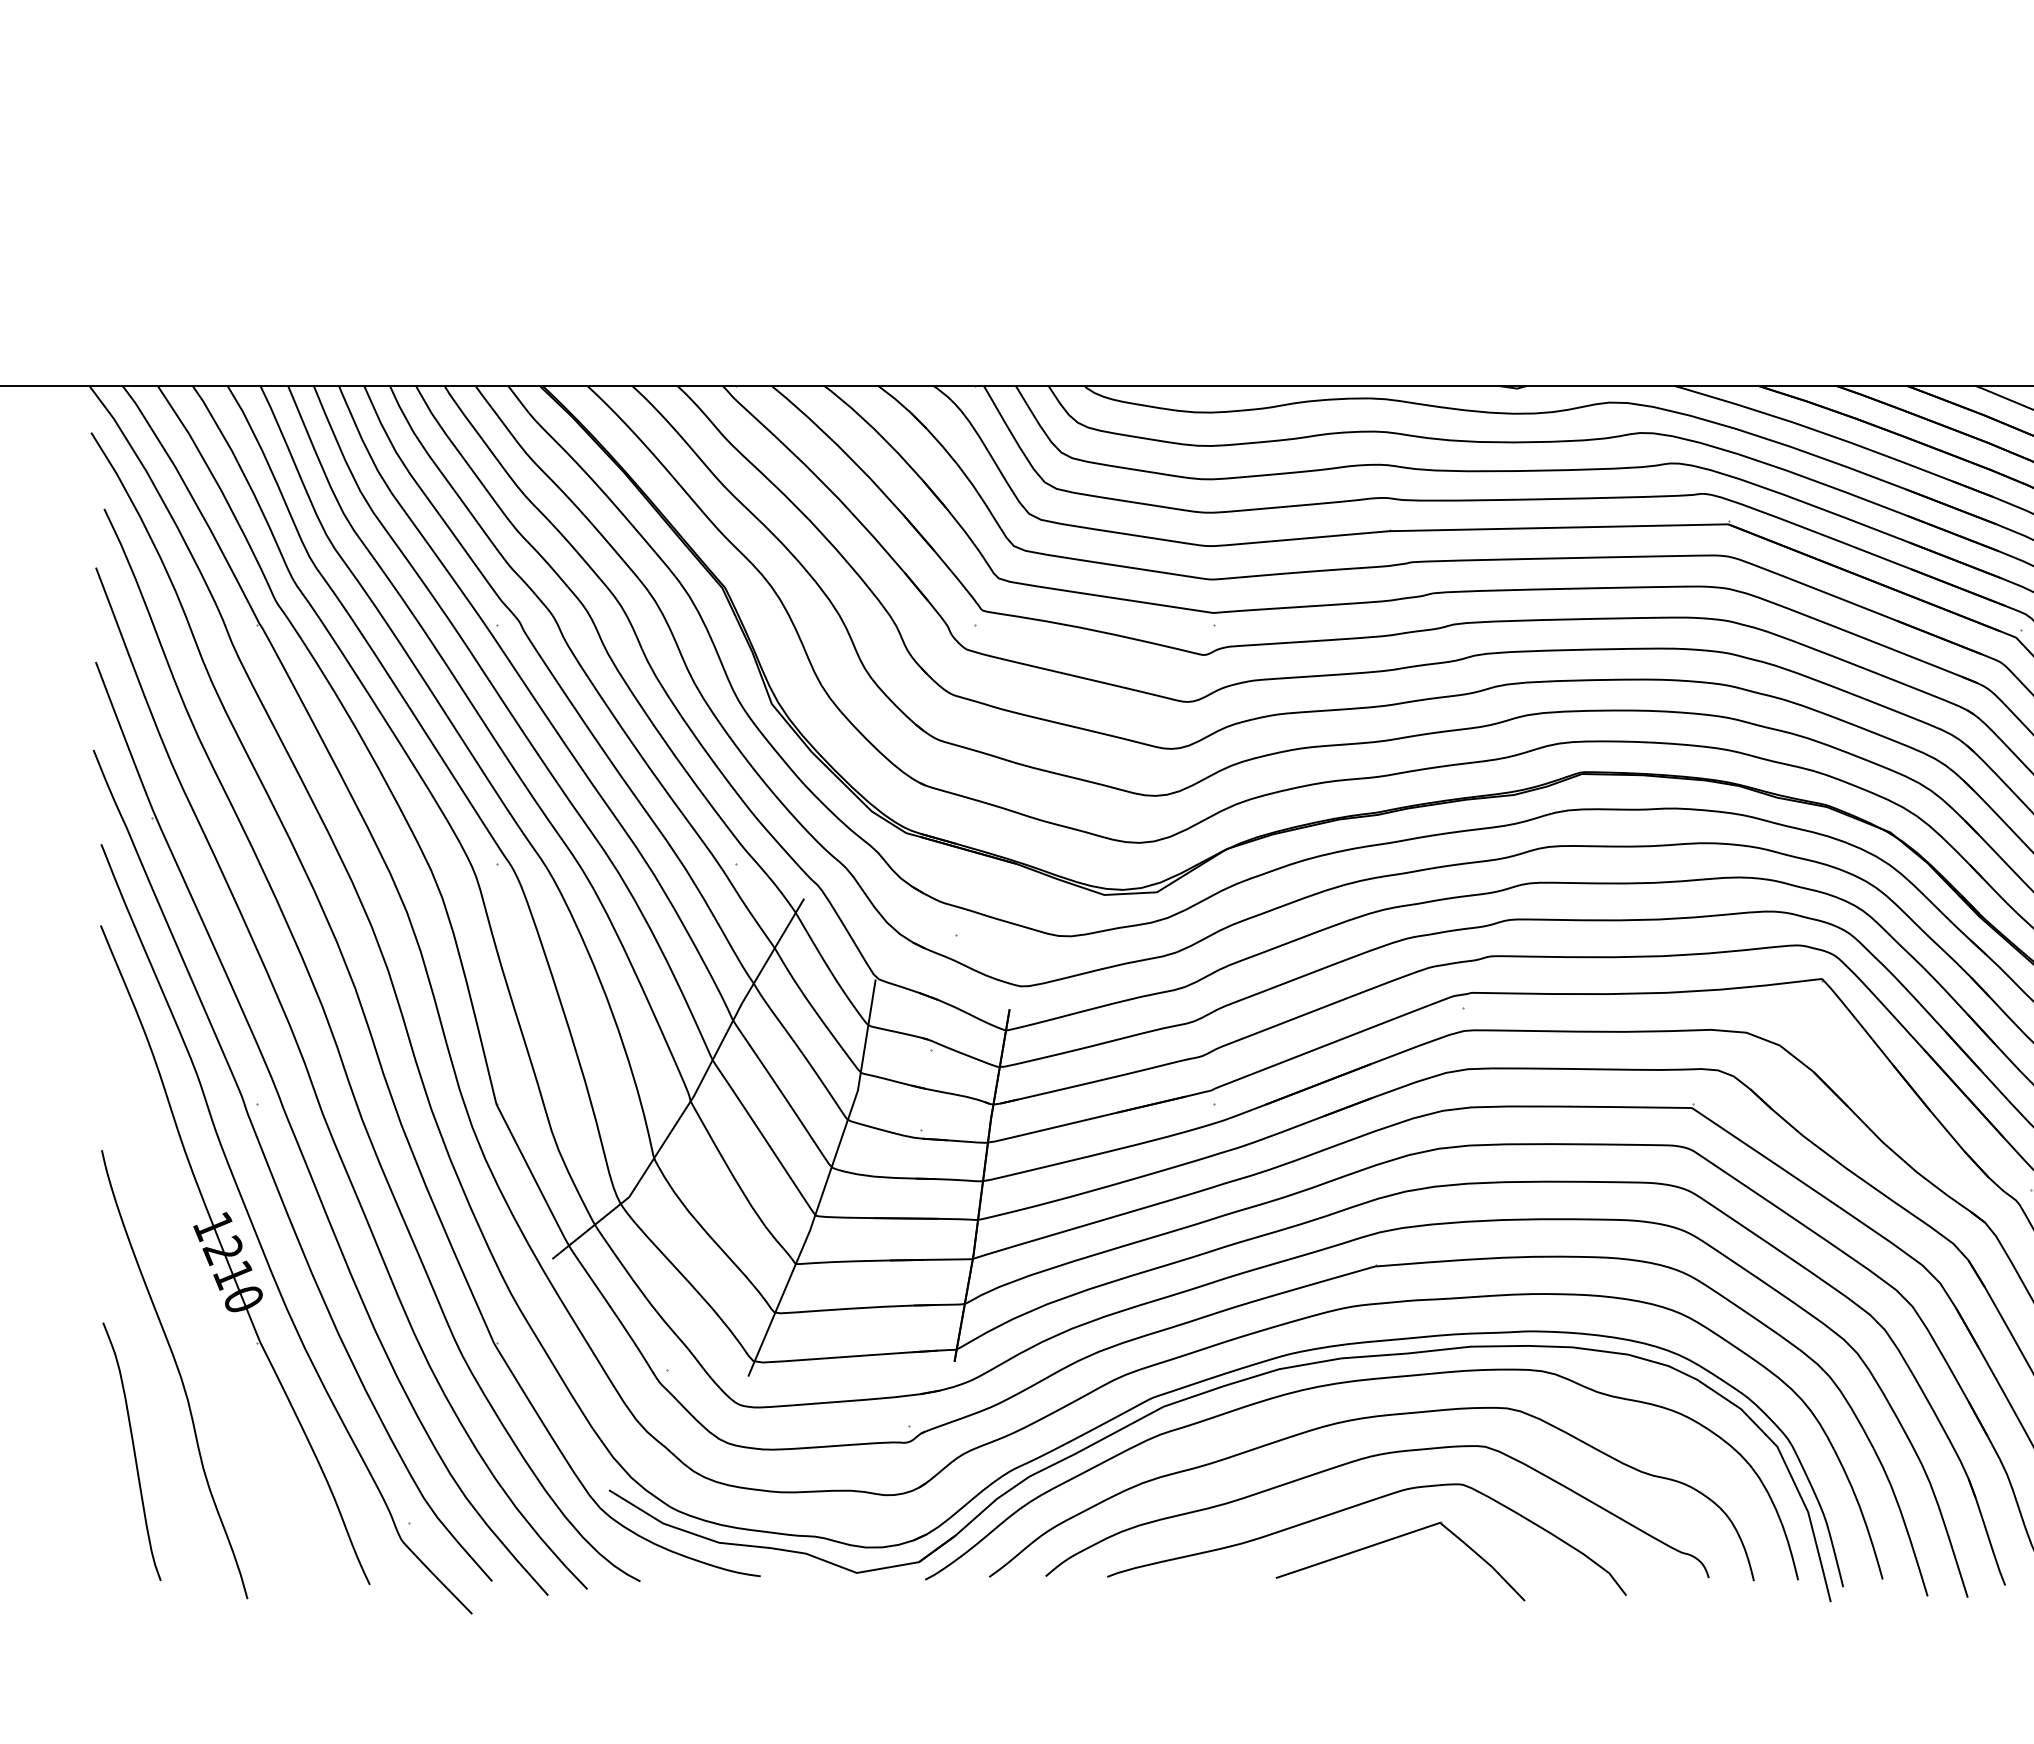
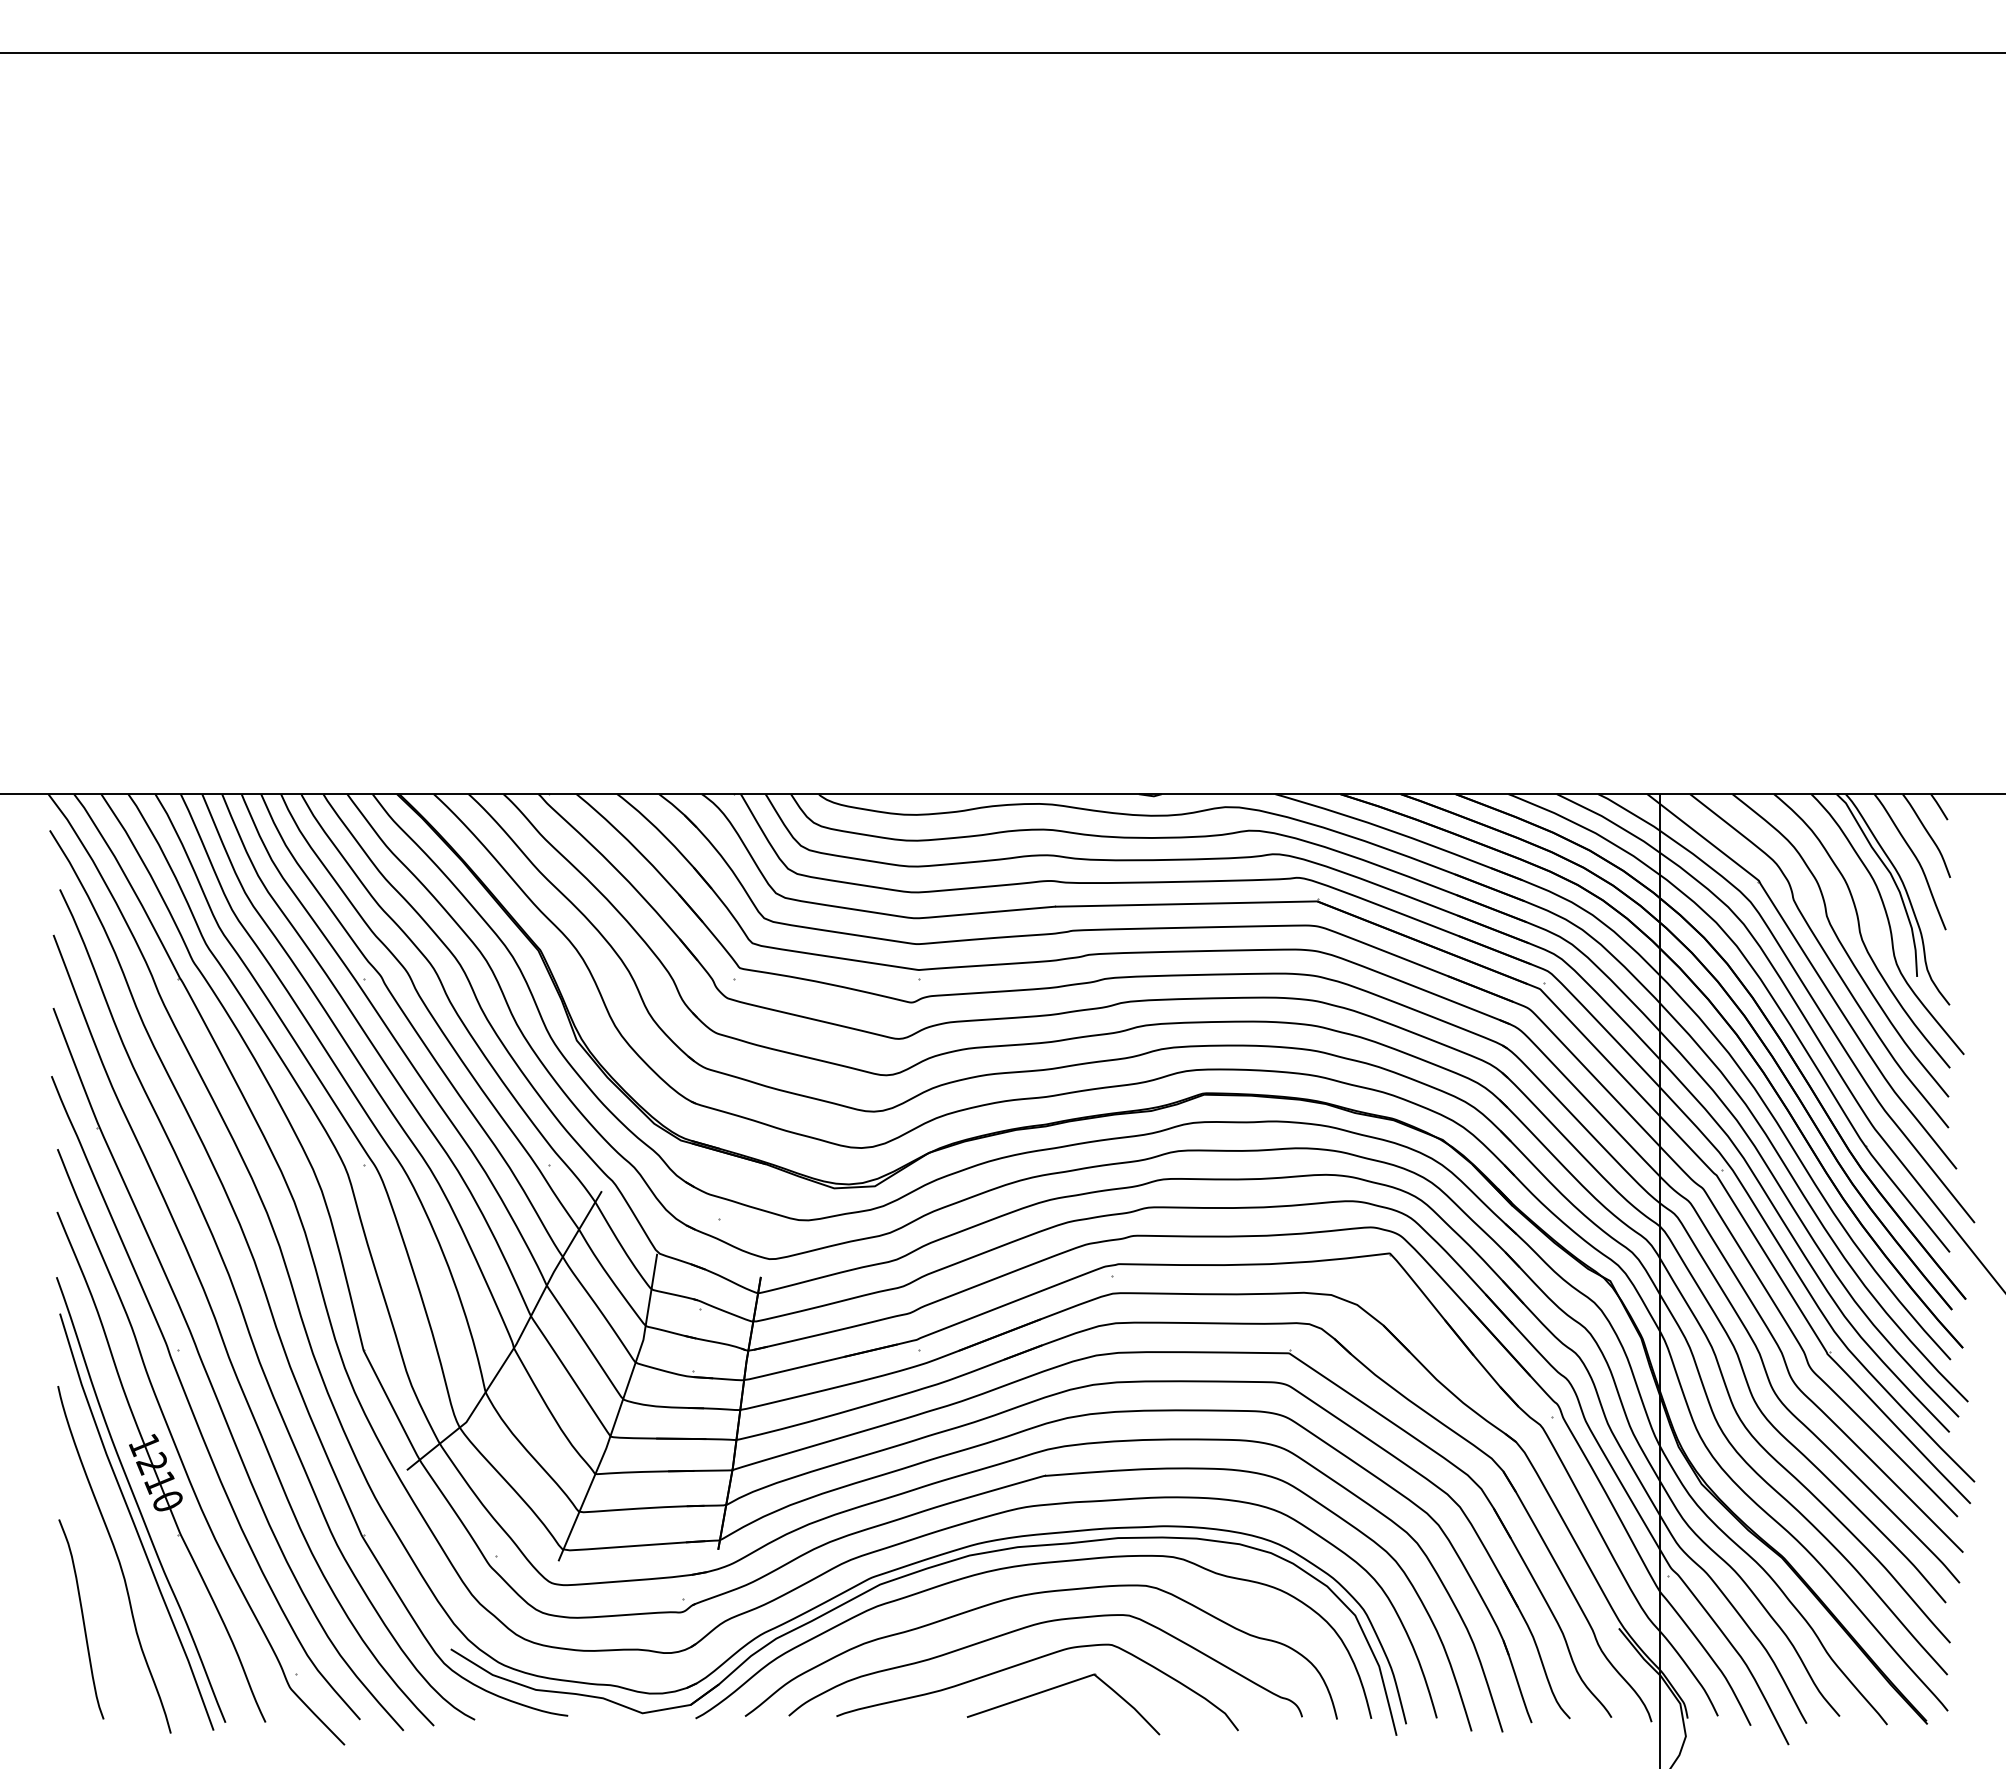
part: (209, 1301) -> (141, 1503), added

